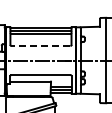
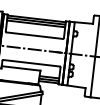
line: (40, 46) -> (34, 36), dashed -> solid

